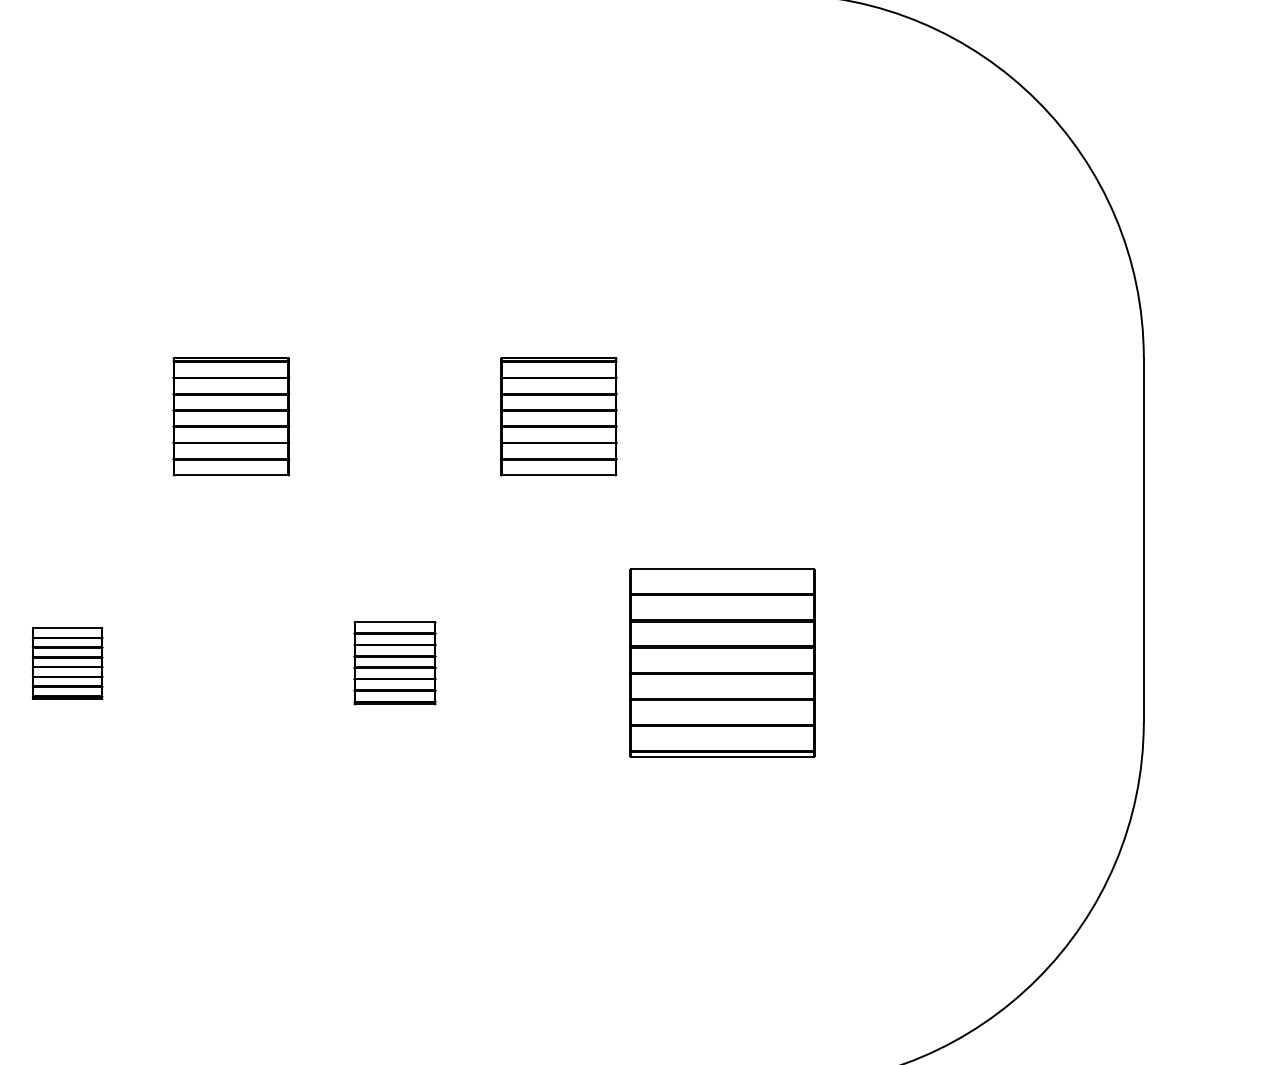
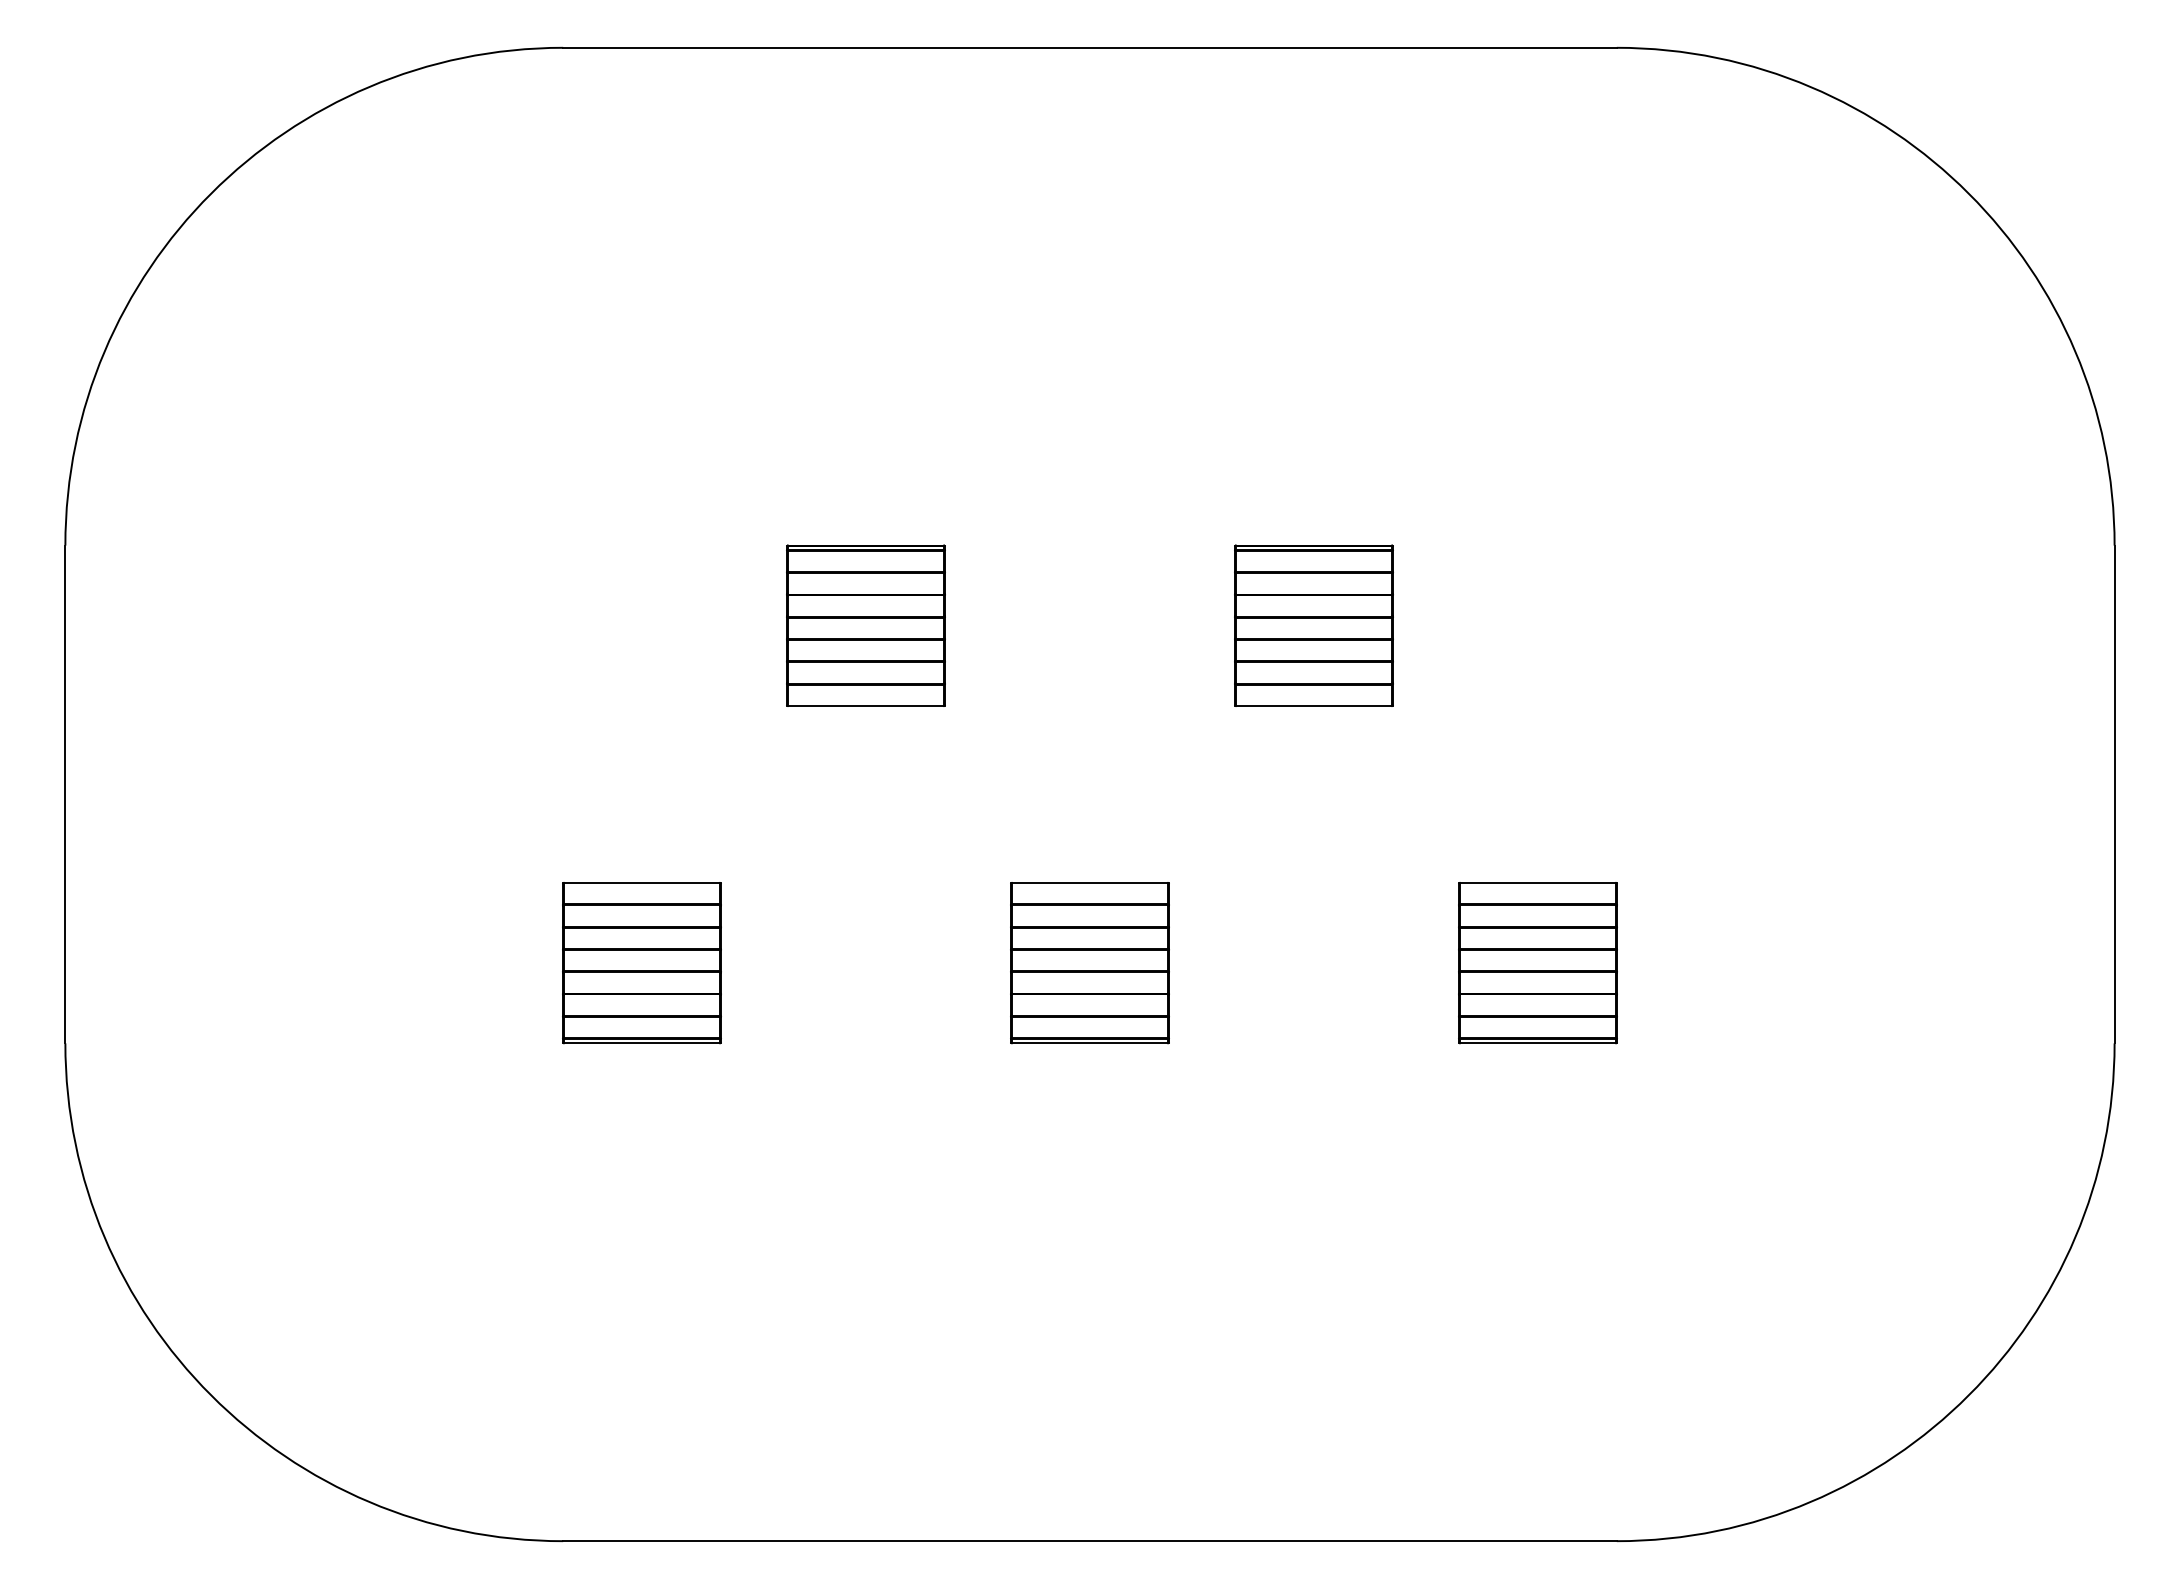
part: (67, 663) -> (641, 963), size x1.67
part: (394, 663) -> (1089, 963), size x1.43
part: (722, 663) -> (1537, 963), size x0.62

